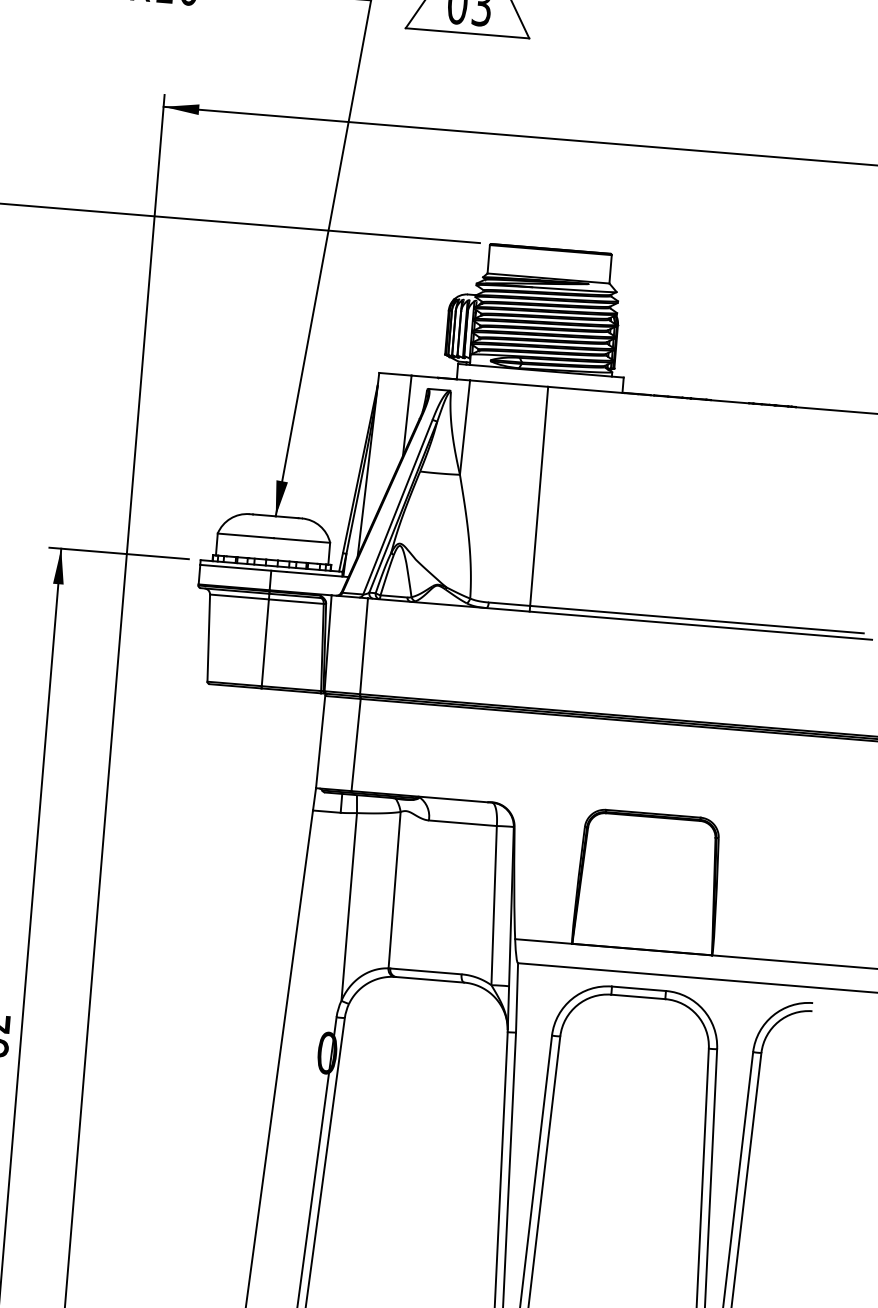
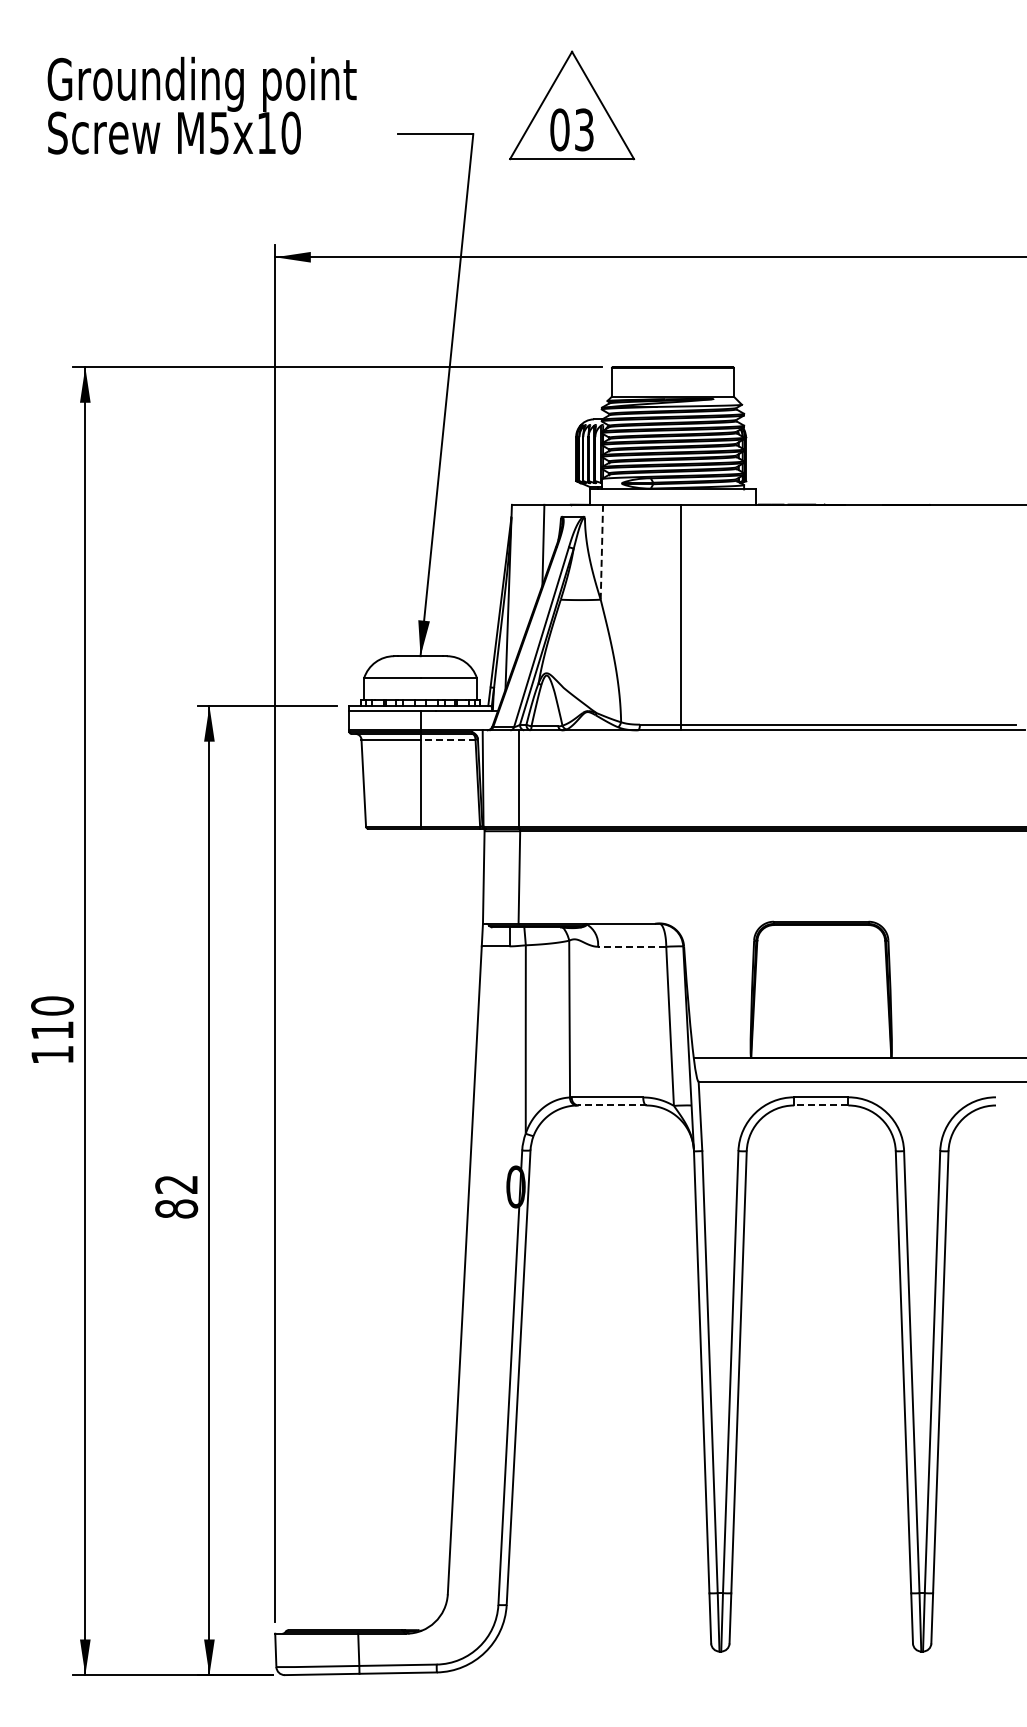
line: (464, 427) -> (601, 552), solid -> dashed
line: (296, 601) -> (448, 739), solid -> dashed
line: (462, 822) -> (631, 946), solid -> dashed
line: (429, 979) -> (611, 1105), solid -> dashed
line: (637, 996) -> (820, 1105), solid -> dashed

